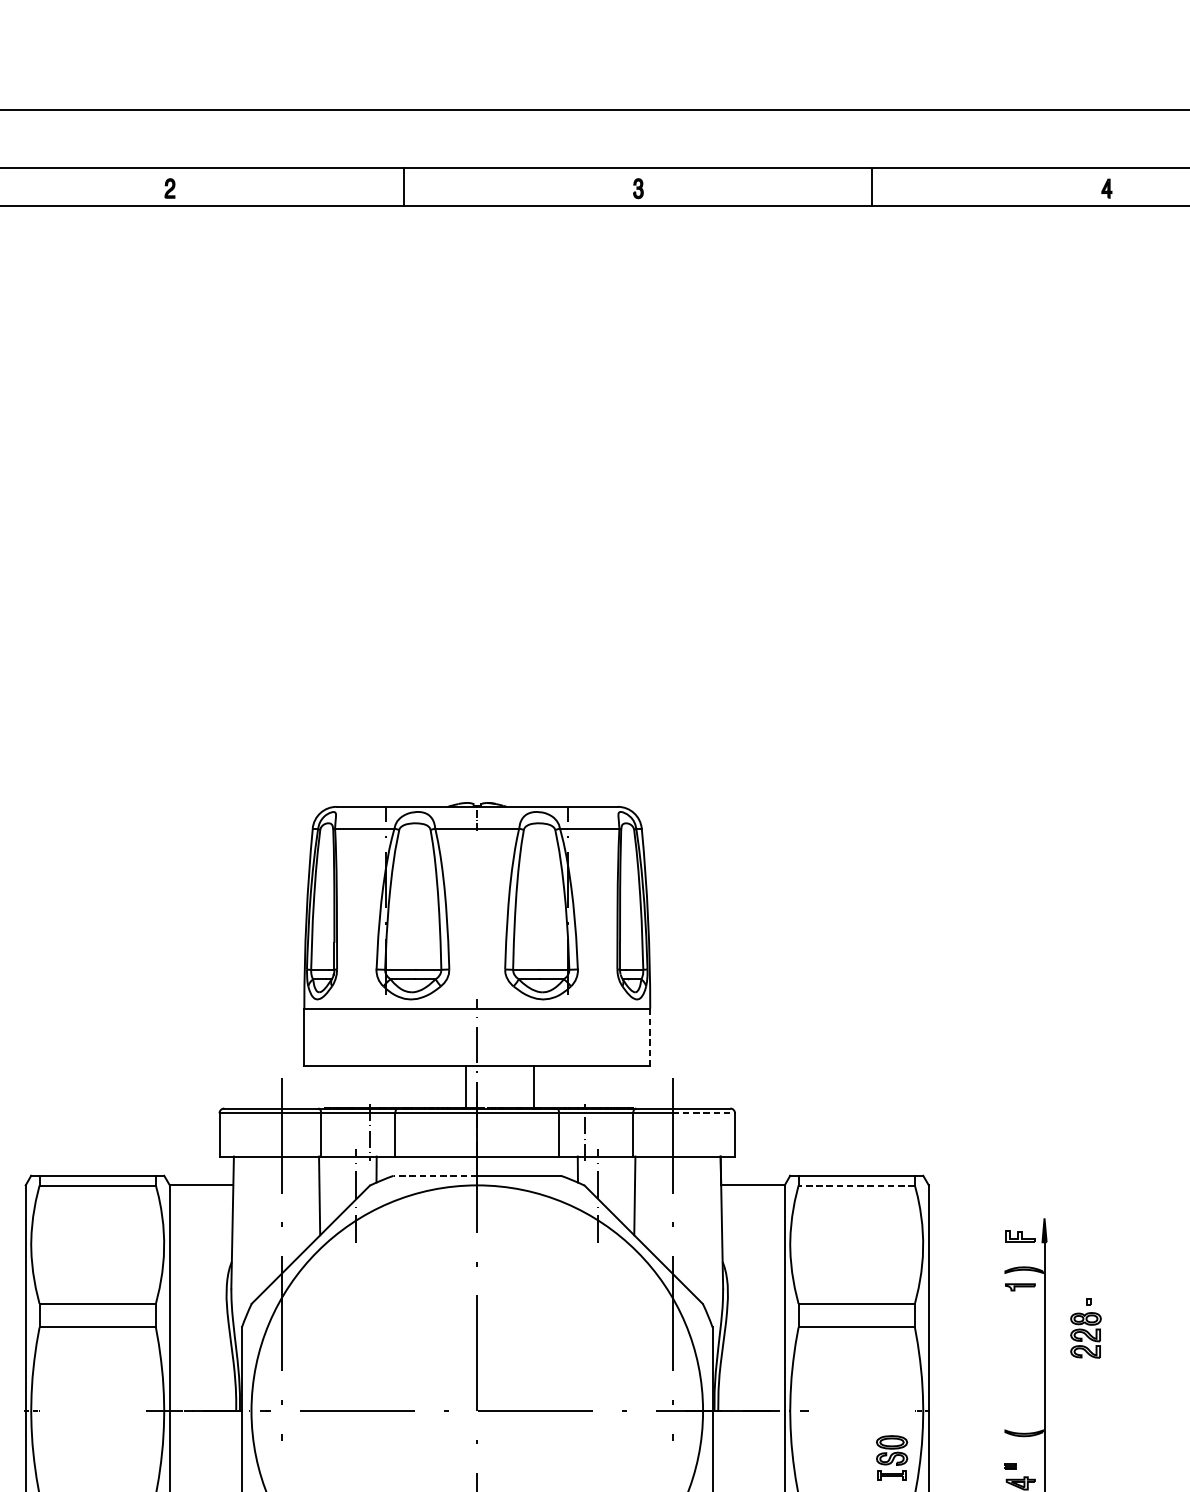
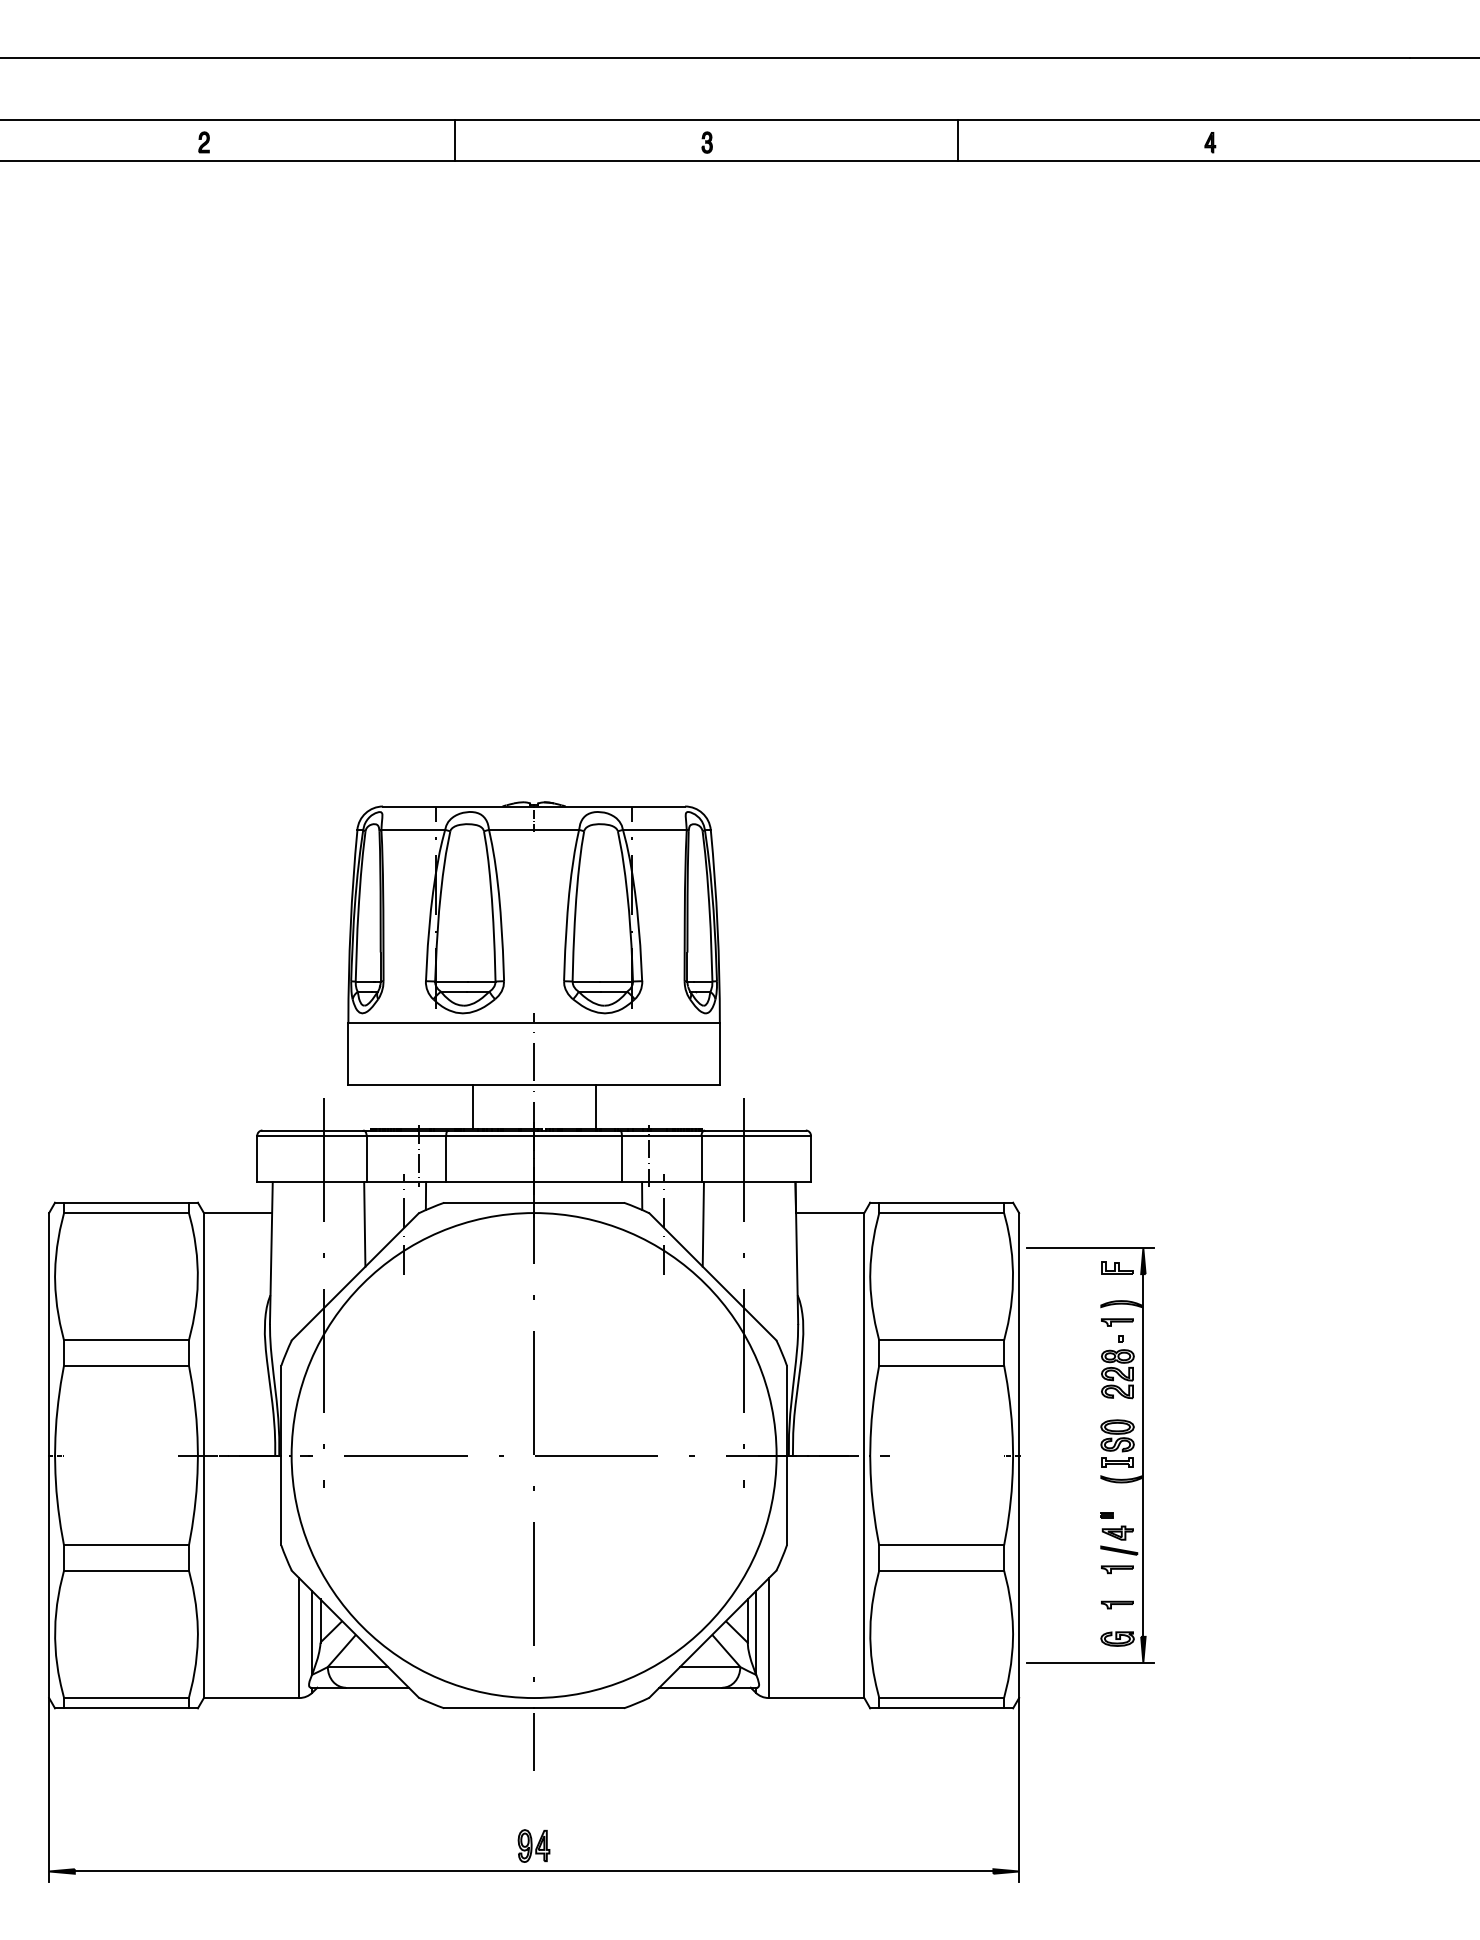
line: (649, 1037) -> (719, 1054), dashed -> solid
line: (465, 1087) -> (472, 1107), moved
line: (703, 1113) -> (777, 1135), dashed -> solid
line: (435, 1175) -> (489, 1202), dashed -> solid
line: (856, 1185) -> (941, 1213), dashed -> solid
line: (995, 1218) -> (1090, 1248), added
part: (1085, 1329) -> (1117, 1367), moved
part: (891, 1457) -> (1117, 1443), moved

